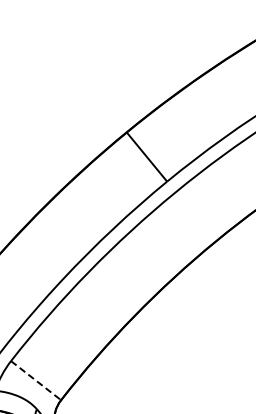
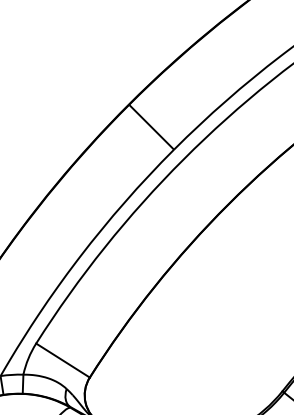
line: (36, 380) -> (63, 360), dashed -> solid

